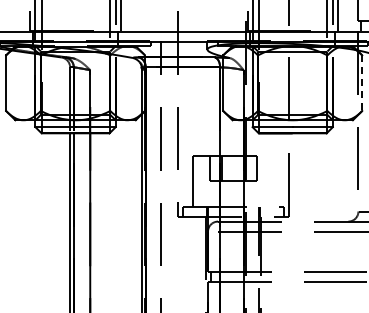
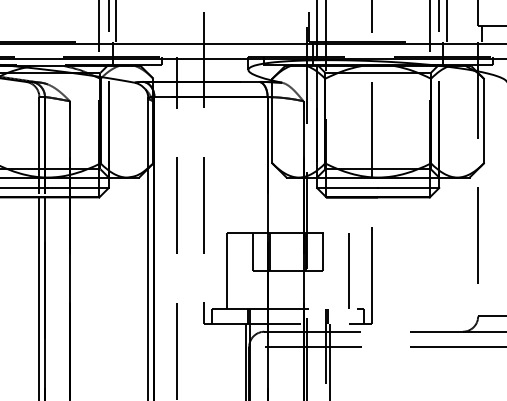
line: (362, 83) -> (484, 121), dashed -> solid
line: (273, 181) -> (348, 270), added

